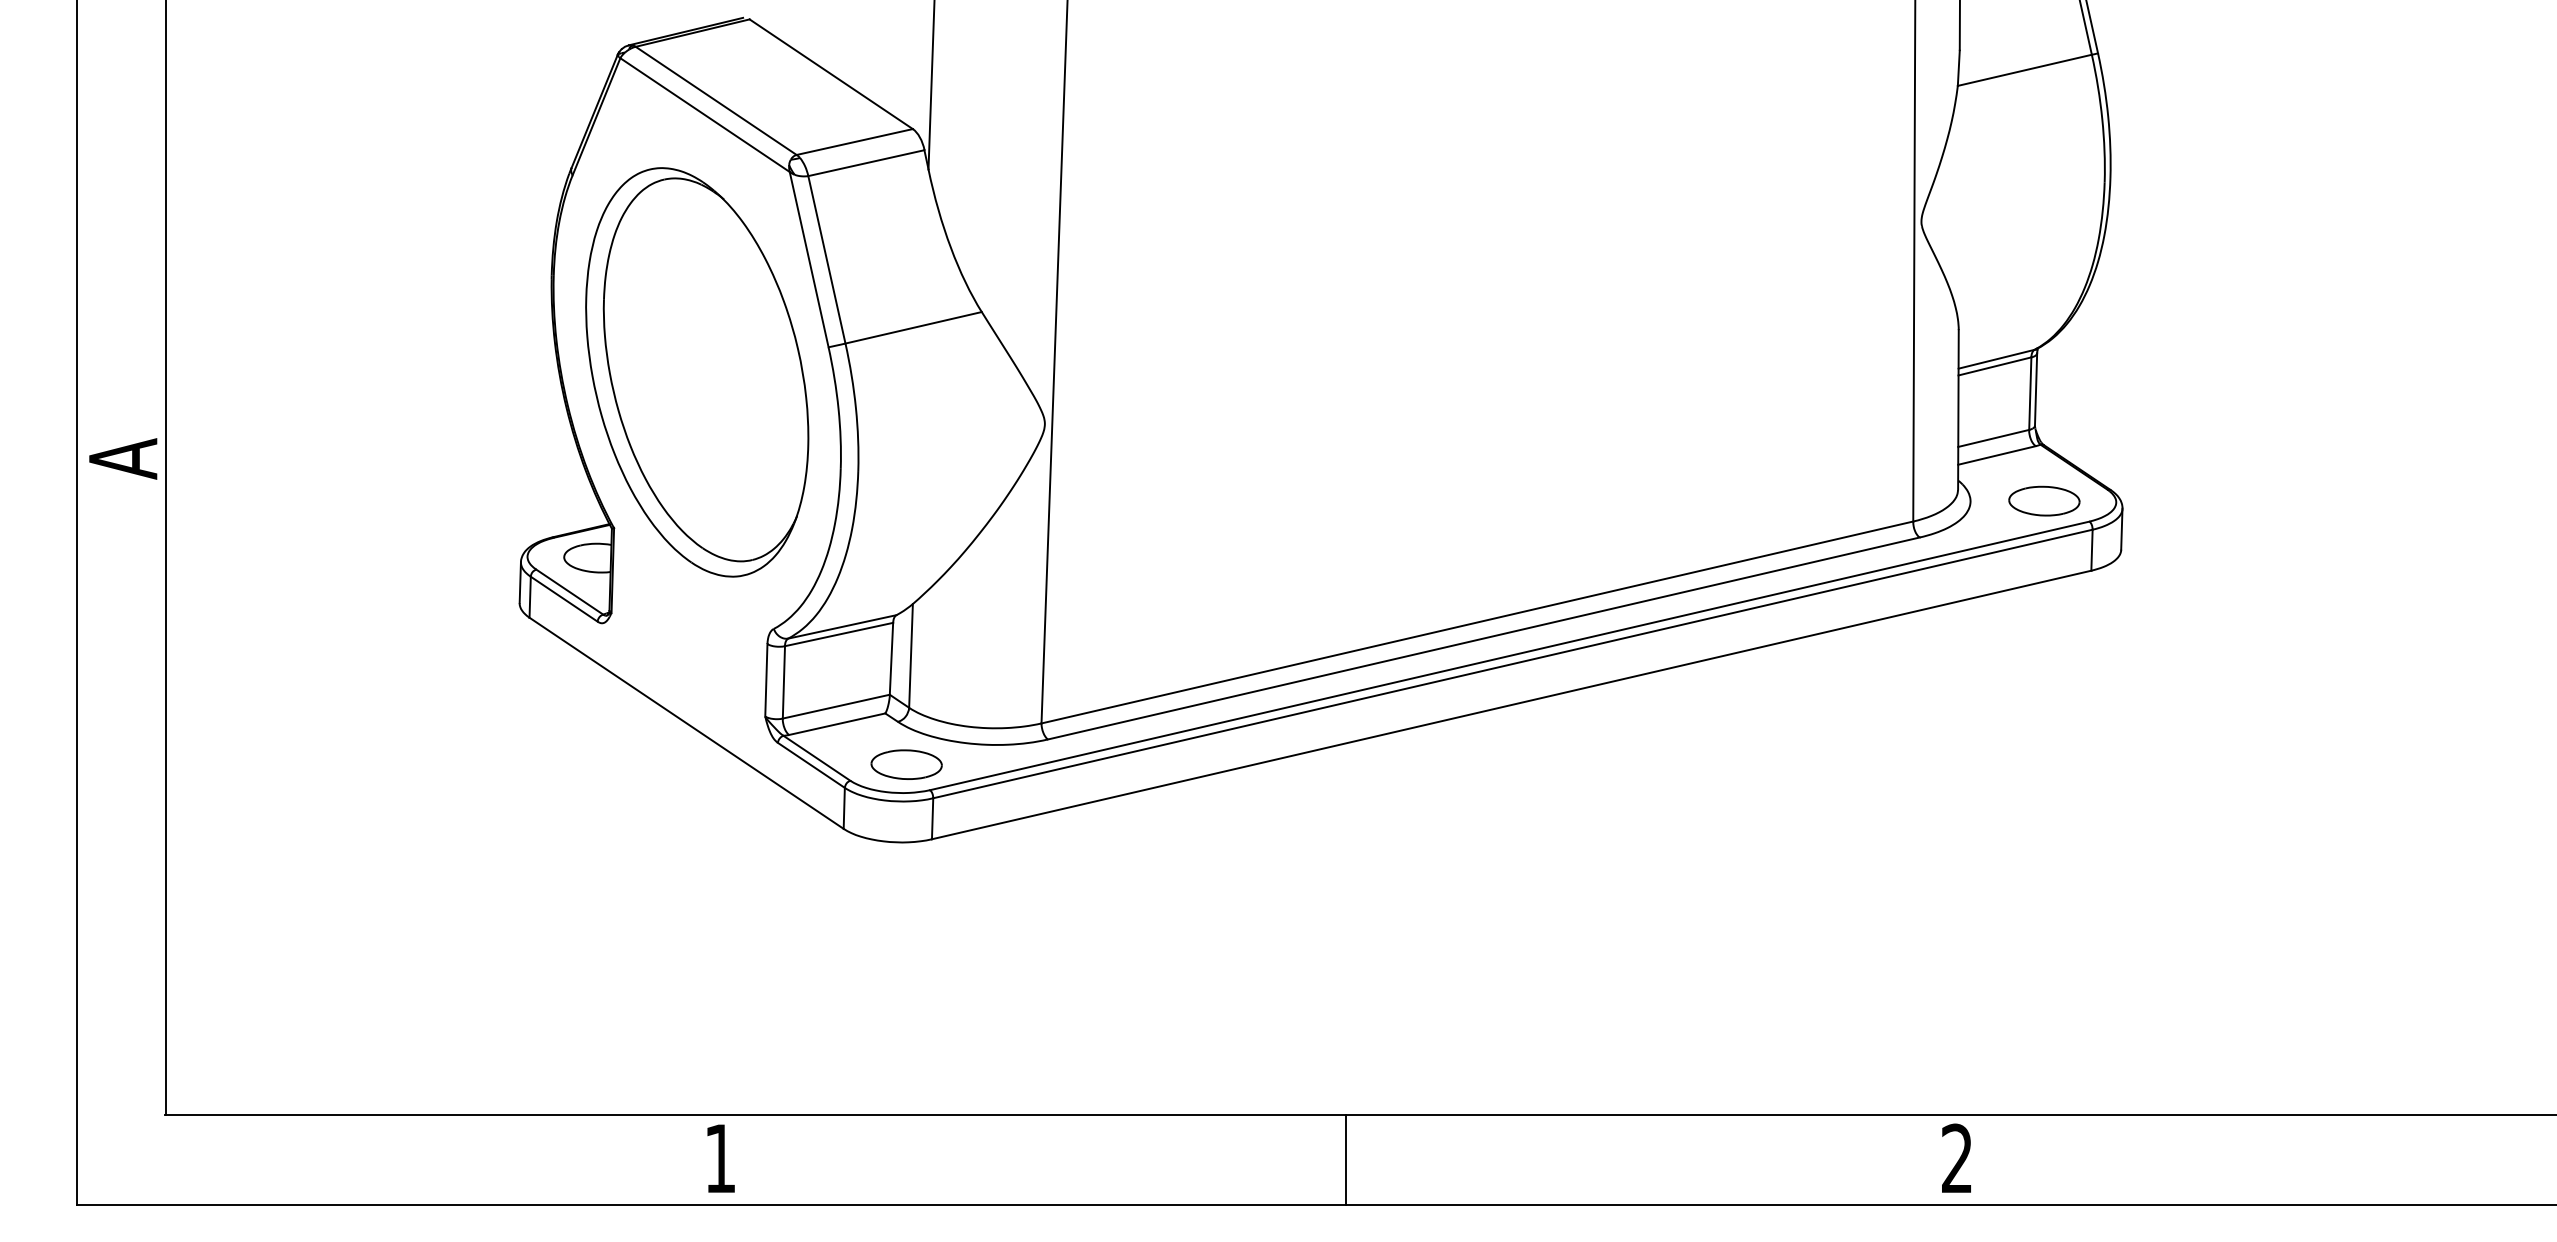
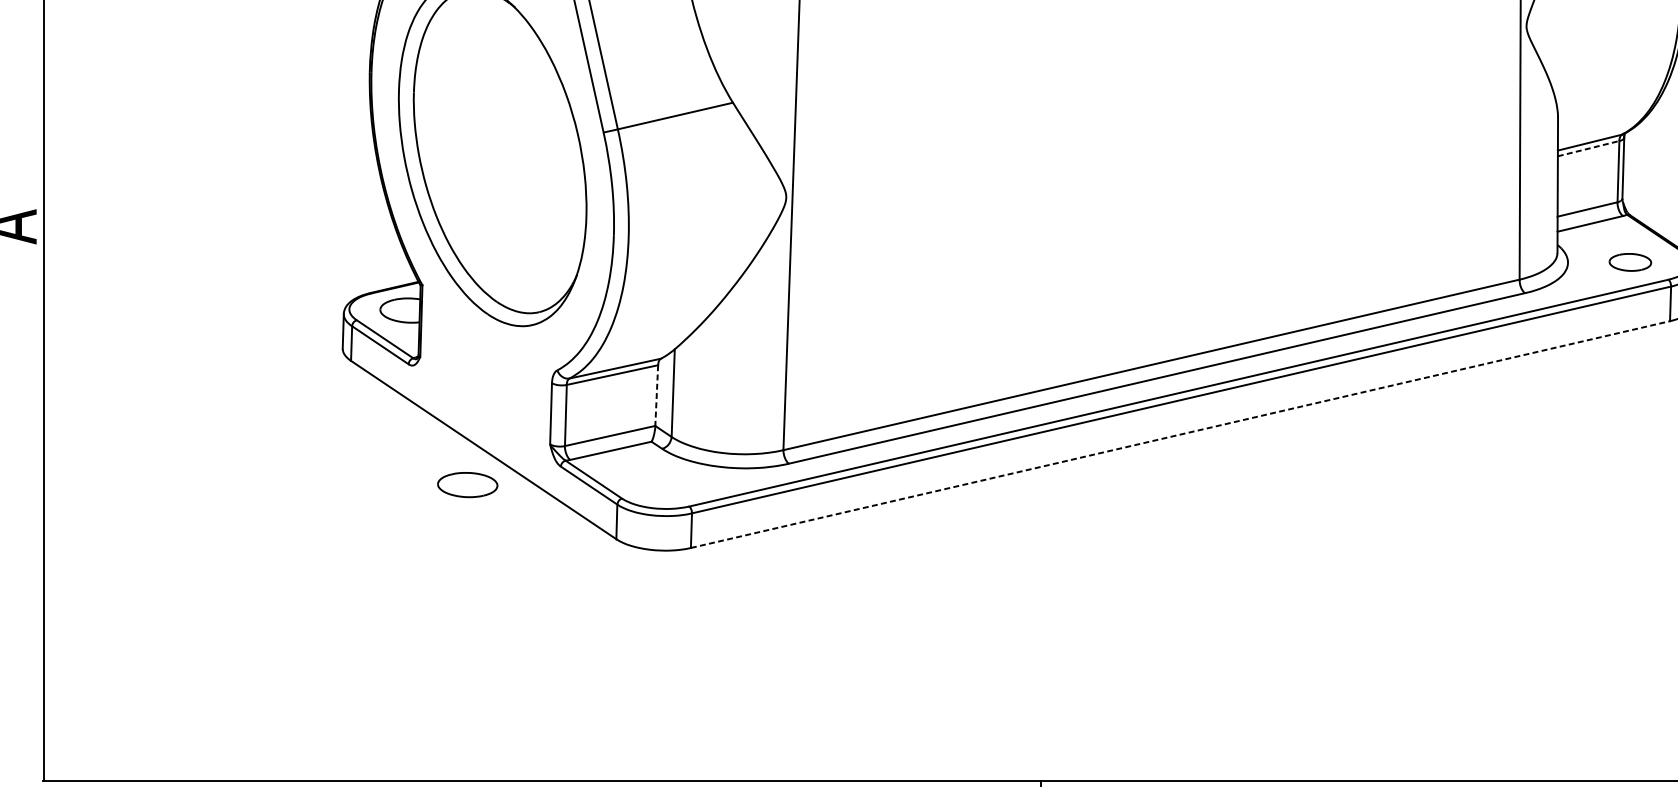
line: (1994, 366) -> (1588, 148), solid -> dashed
part: (2044, 500) -> (1630, 261), size x0.7
line: (891, 658) -> (656, 395), solid -> dashed
line: (1512, 704) -> (1181, 434), solid -> dashed
part: (906, 764) -> (467, 484), moved

